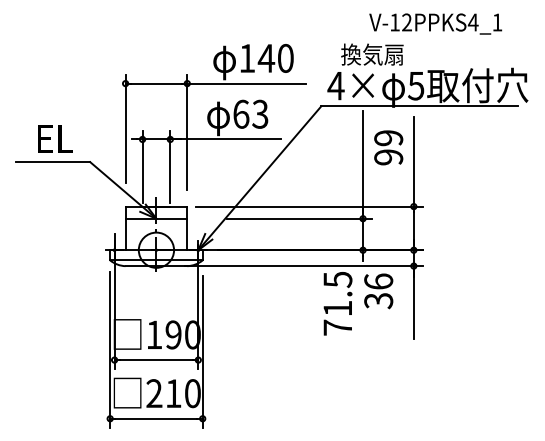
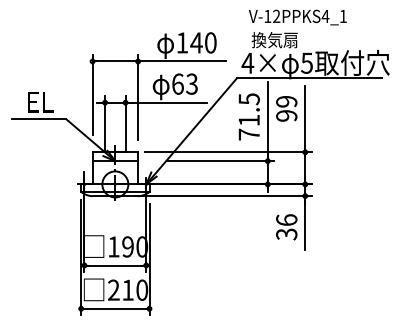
text: (435, 23) -> (297, 17), moved
text: (378, 291) -> (286, 227), moved
text: (337, 303) -> (248, 116), moved

